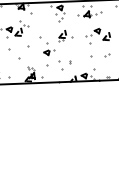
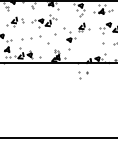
part: (65, 65) -> (83, 75), moved

